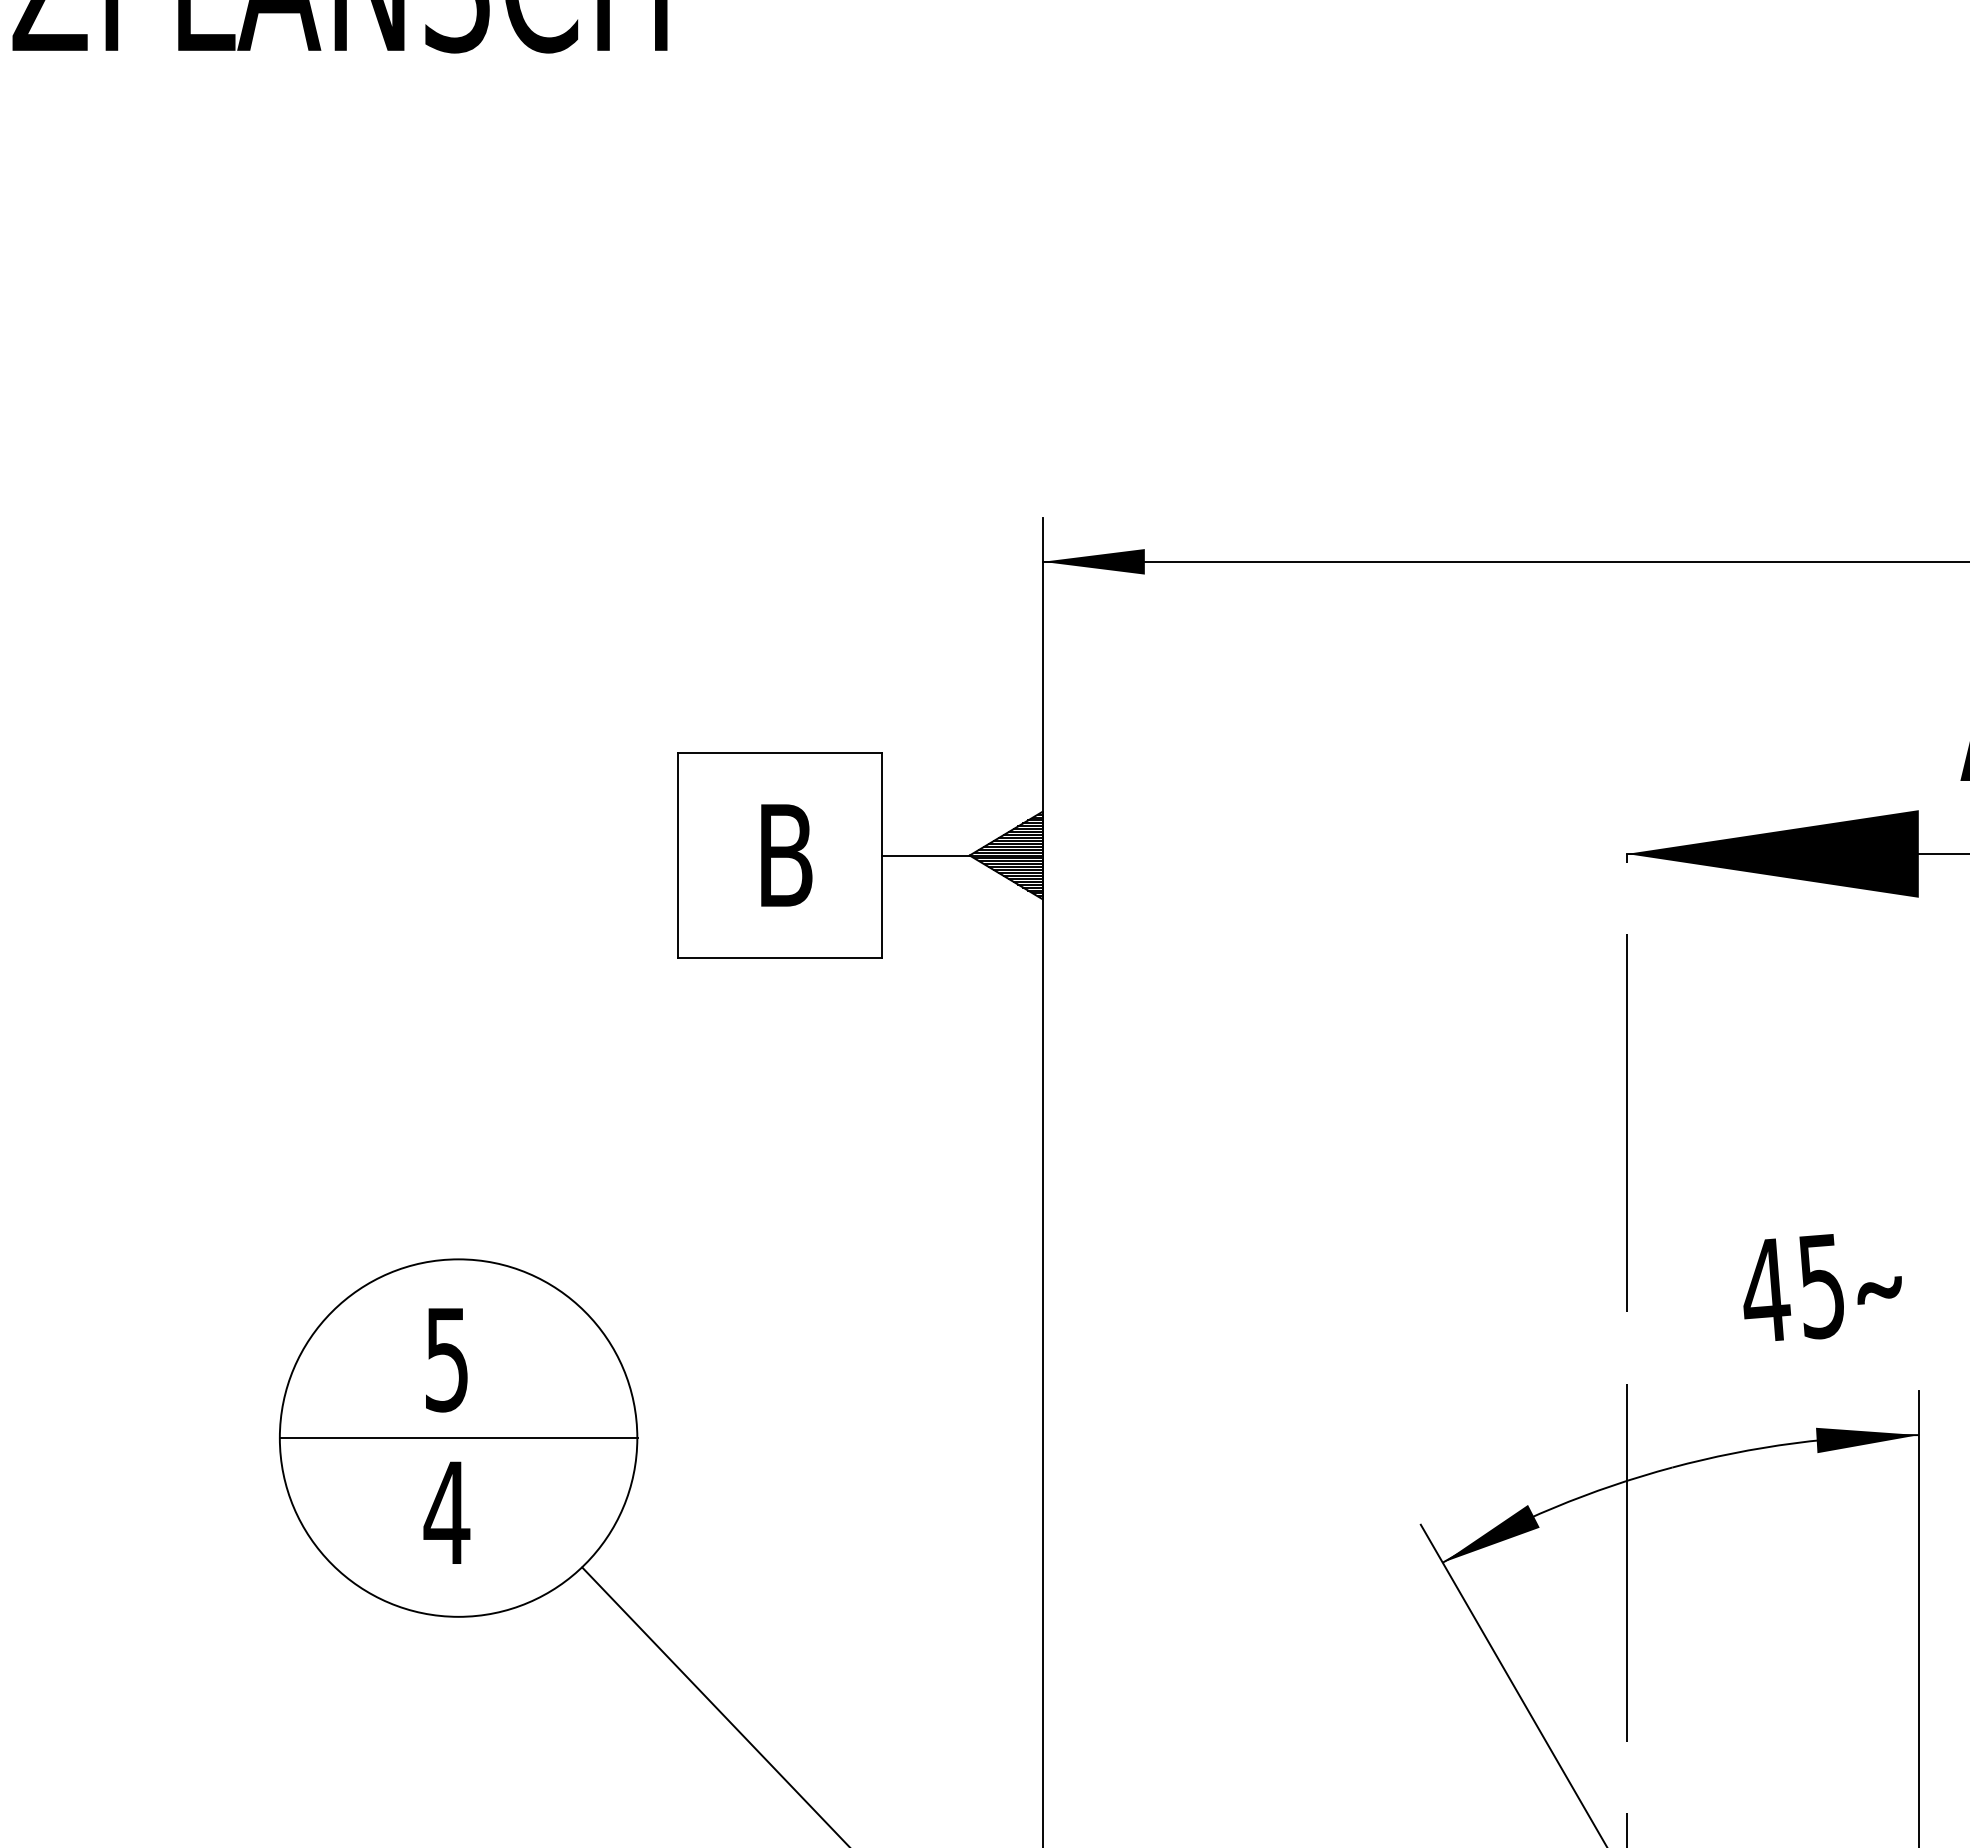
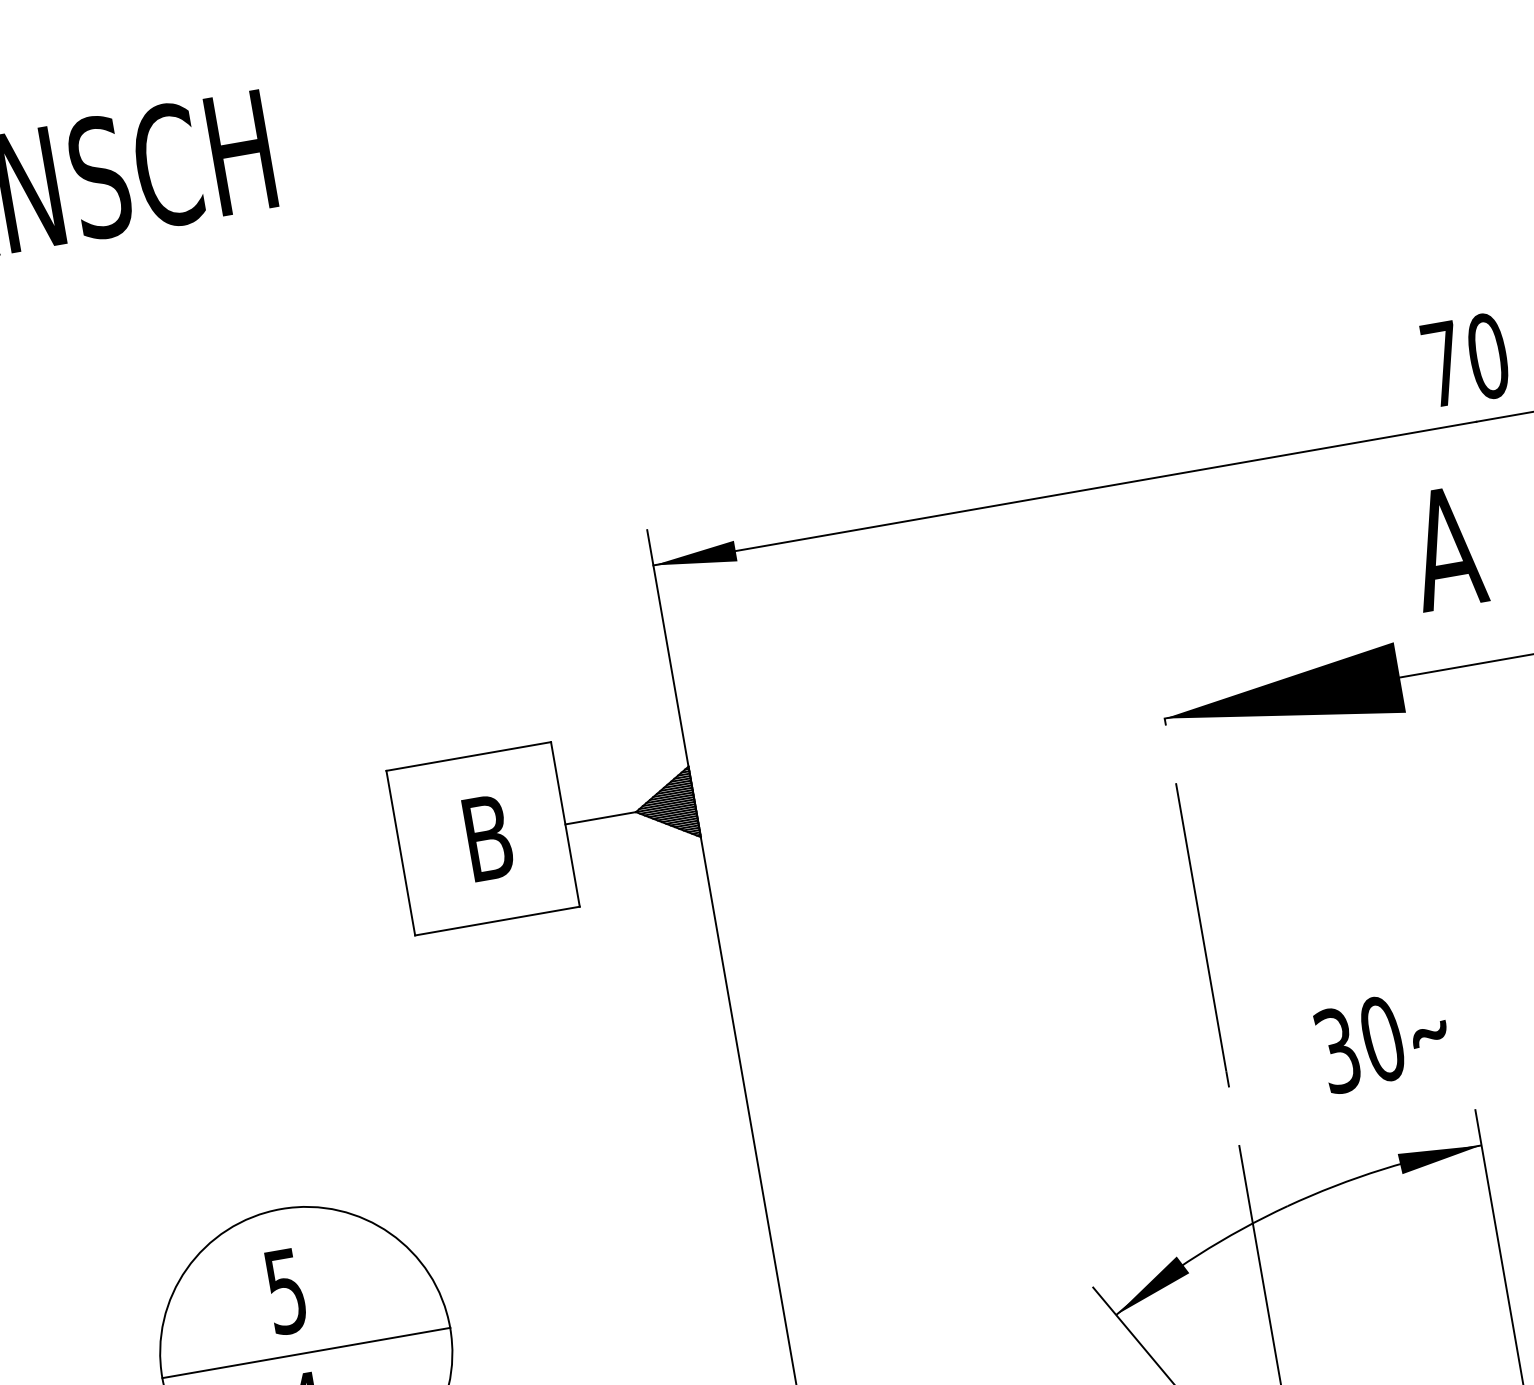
text: (1793, 1288) -> (1360, 1044), 45 -> 30

